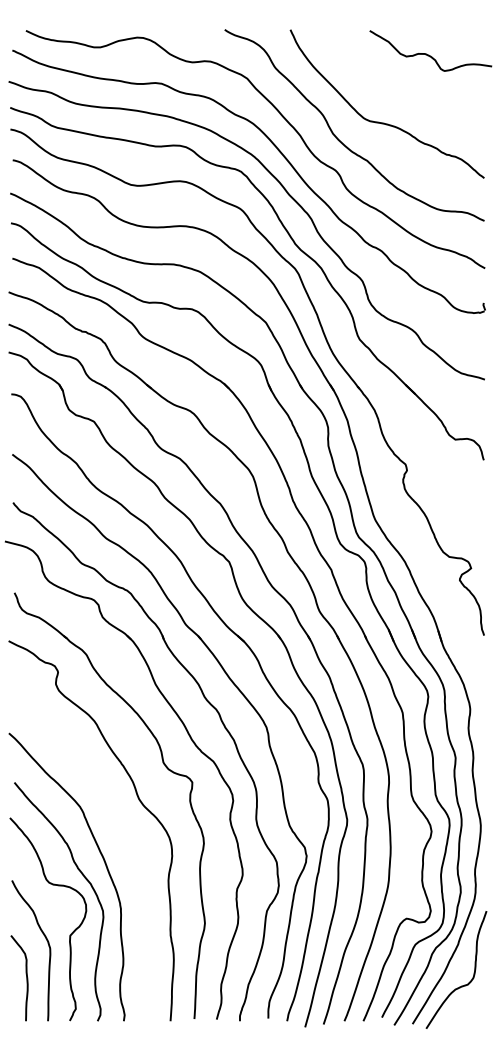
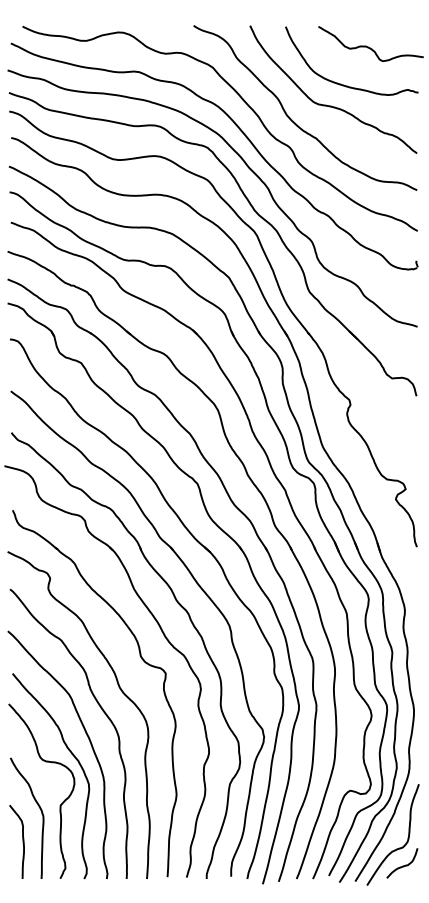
curve: (400, 98) -> (344, 84), added
curve: (118, 826) -> (102, 711), added
curve: (467, 1005) -> (402, 865), added

